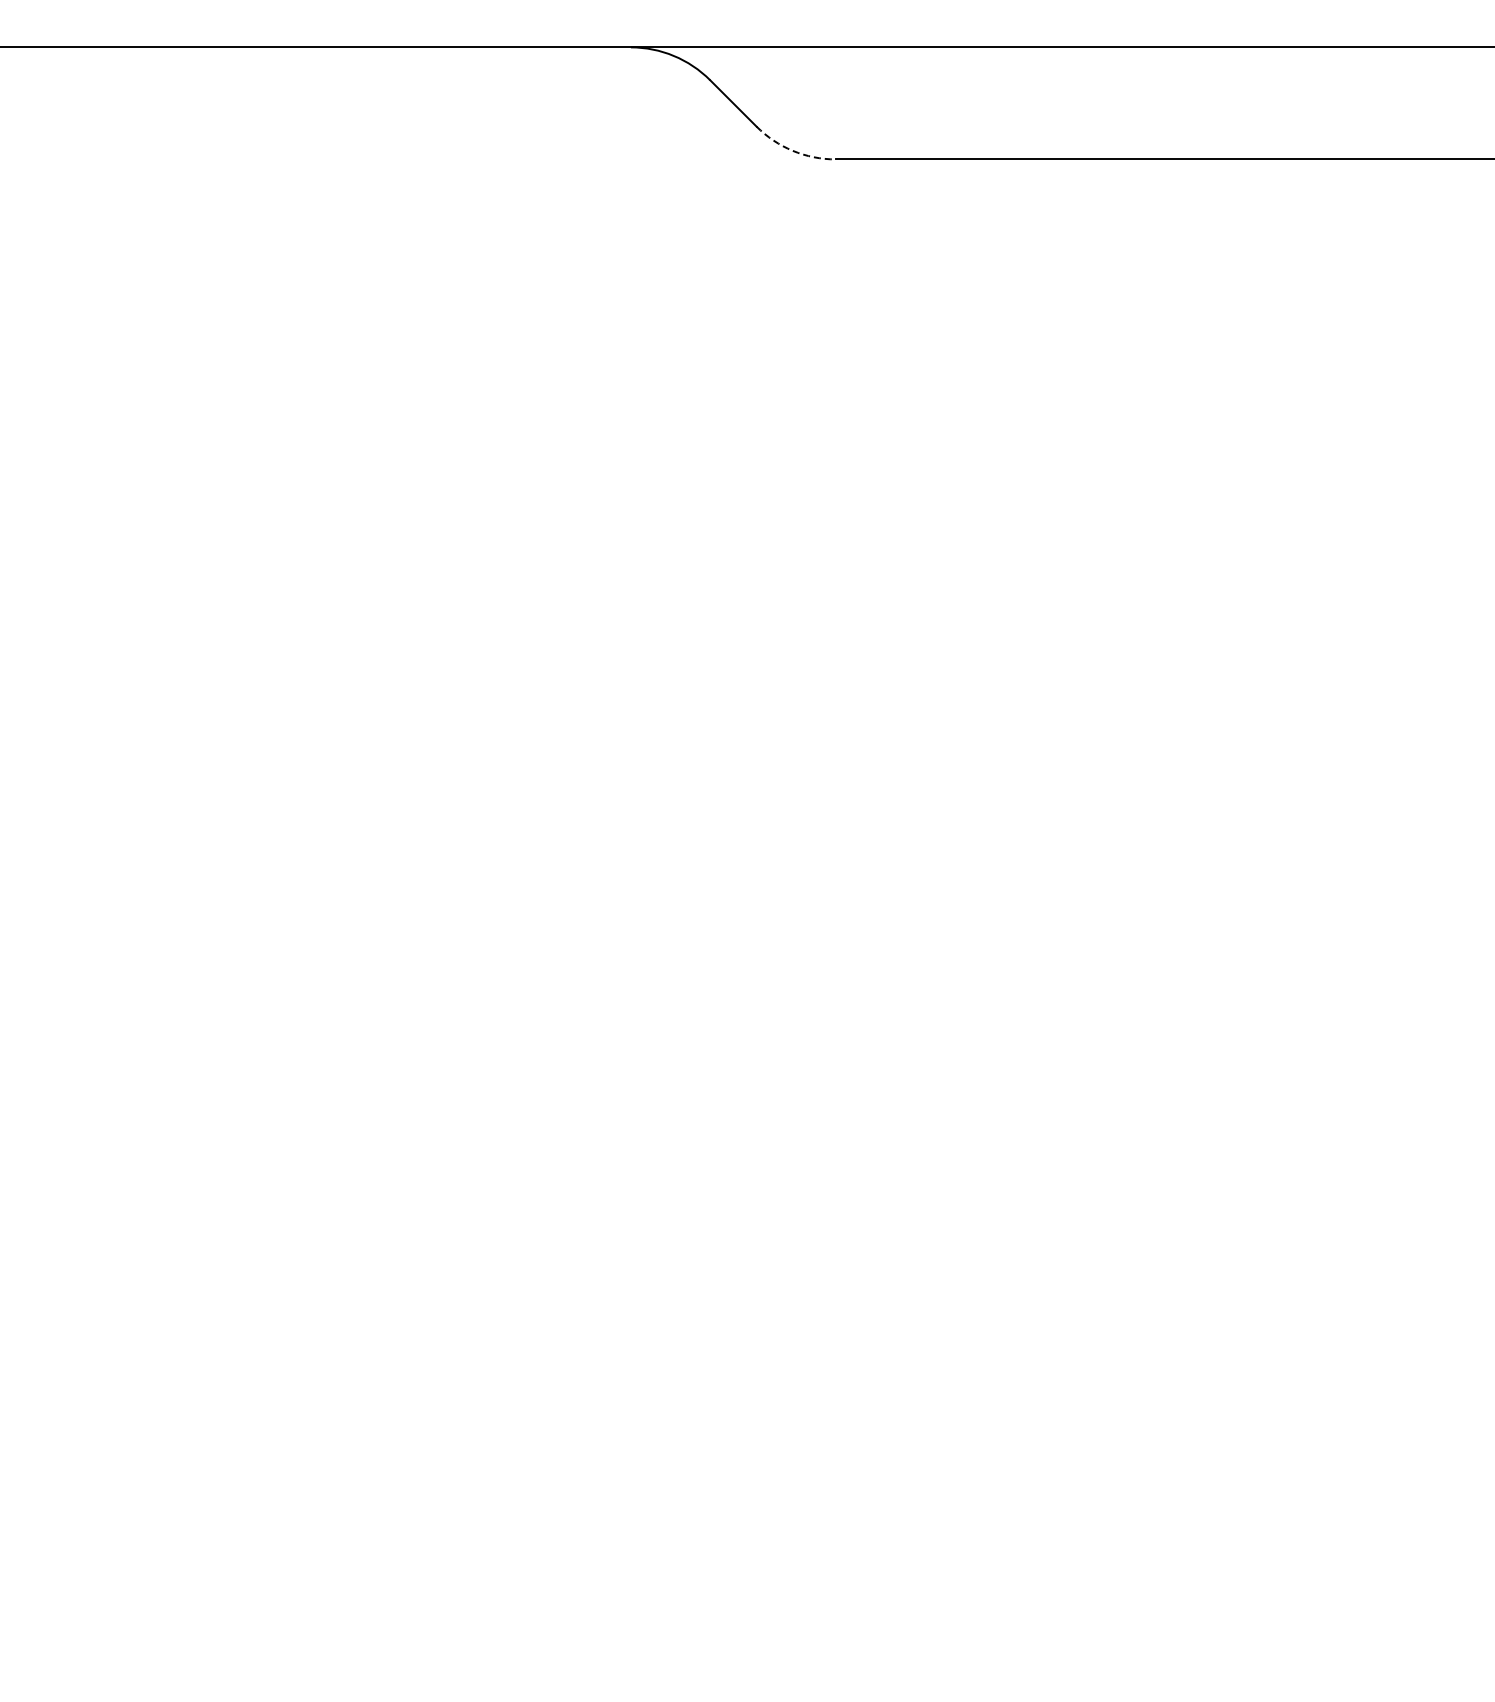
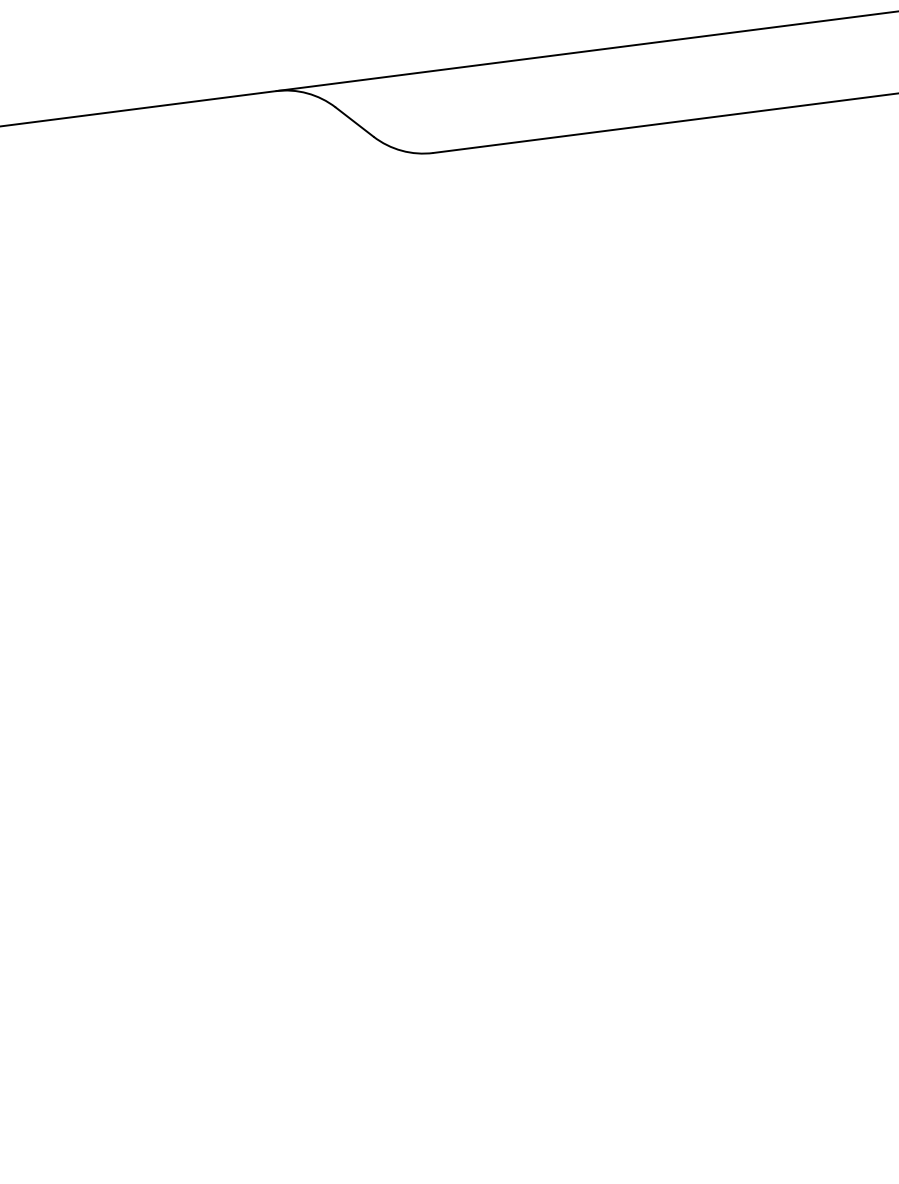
arc: (792, 150) -> (401, 150), dashed -> solid

